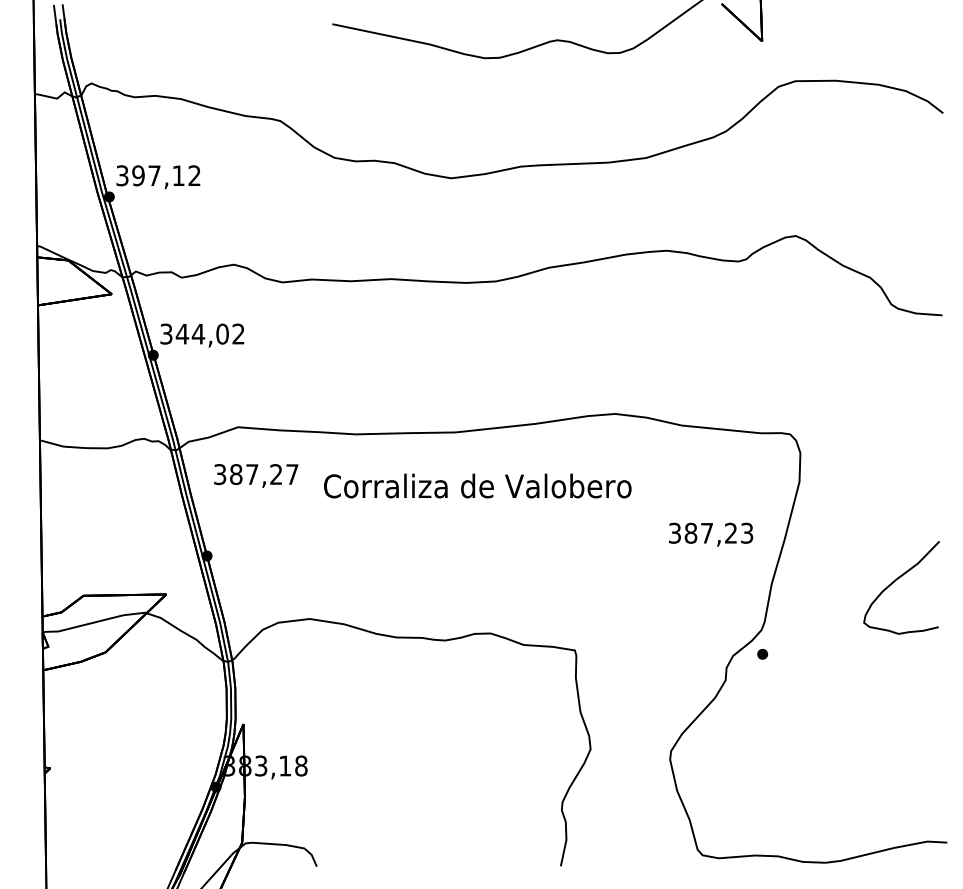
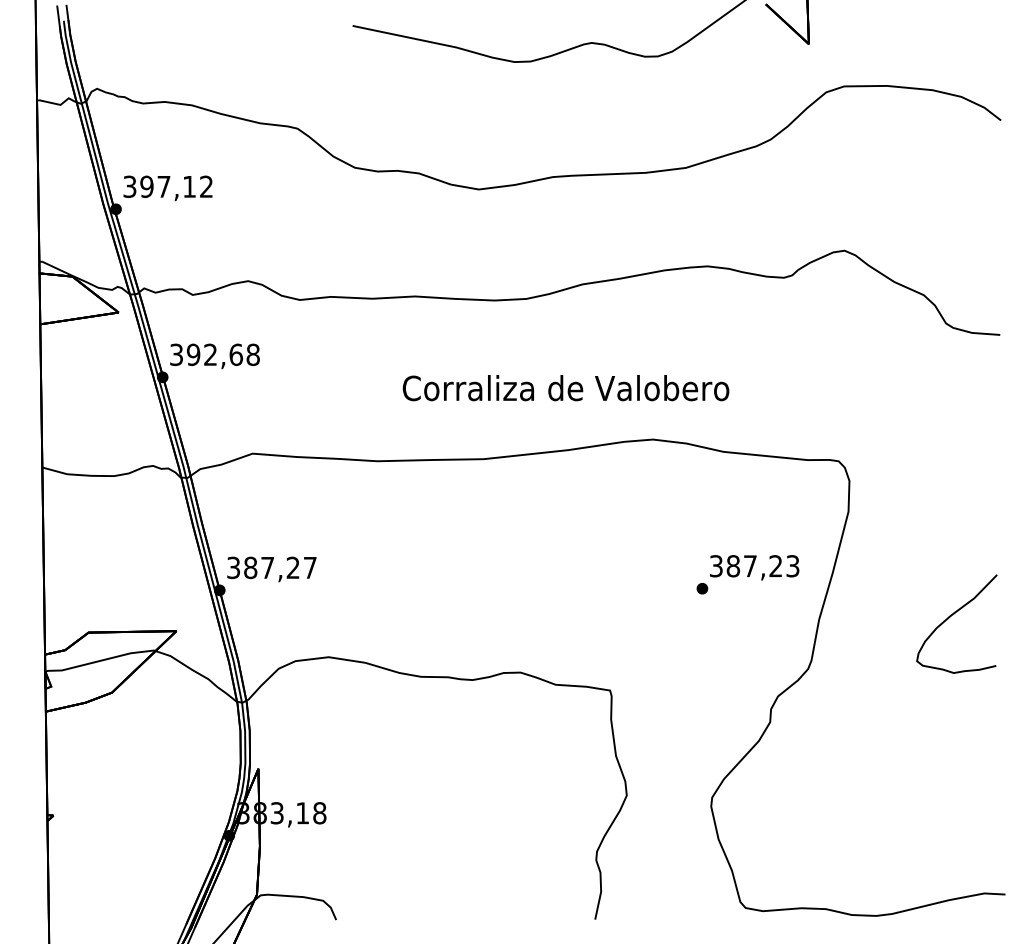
text: (209, 333) -> (222, 354), 344,02 -> 392,68
text: (255, 476) -> (271, 569), moved
text: (477, 486) -> (565, 388), moved
part: (762, 654) -> (702, 588), moved

